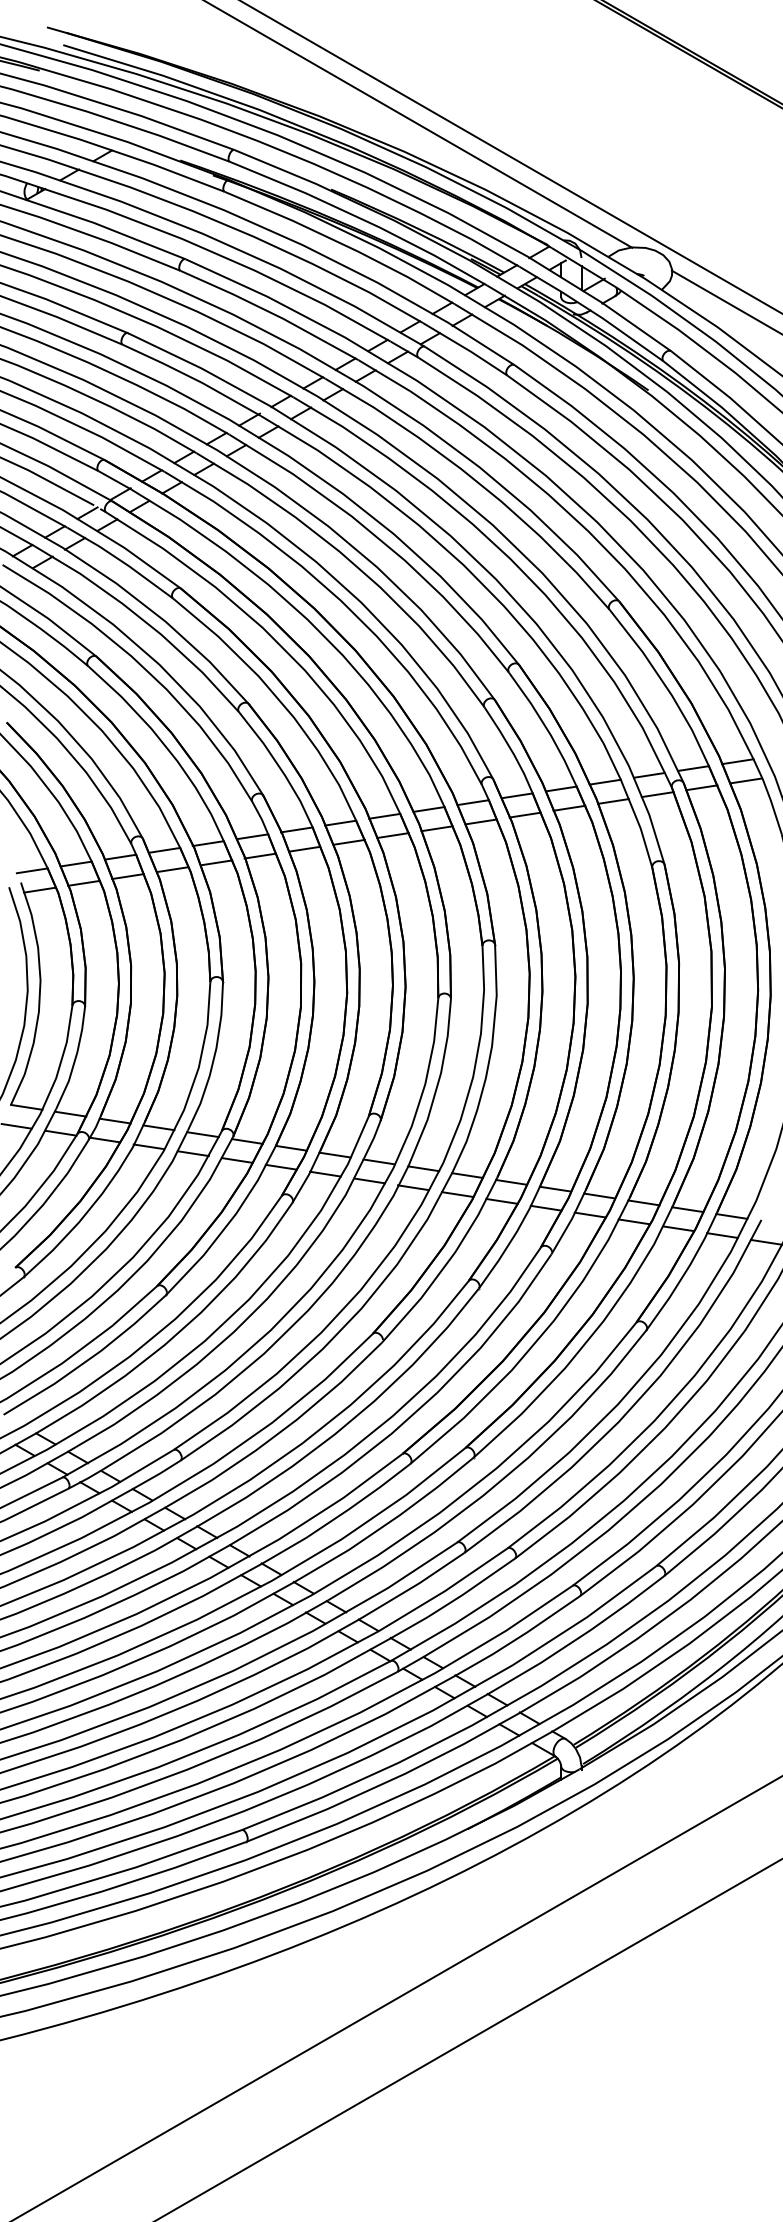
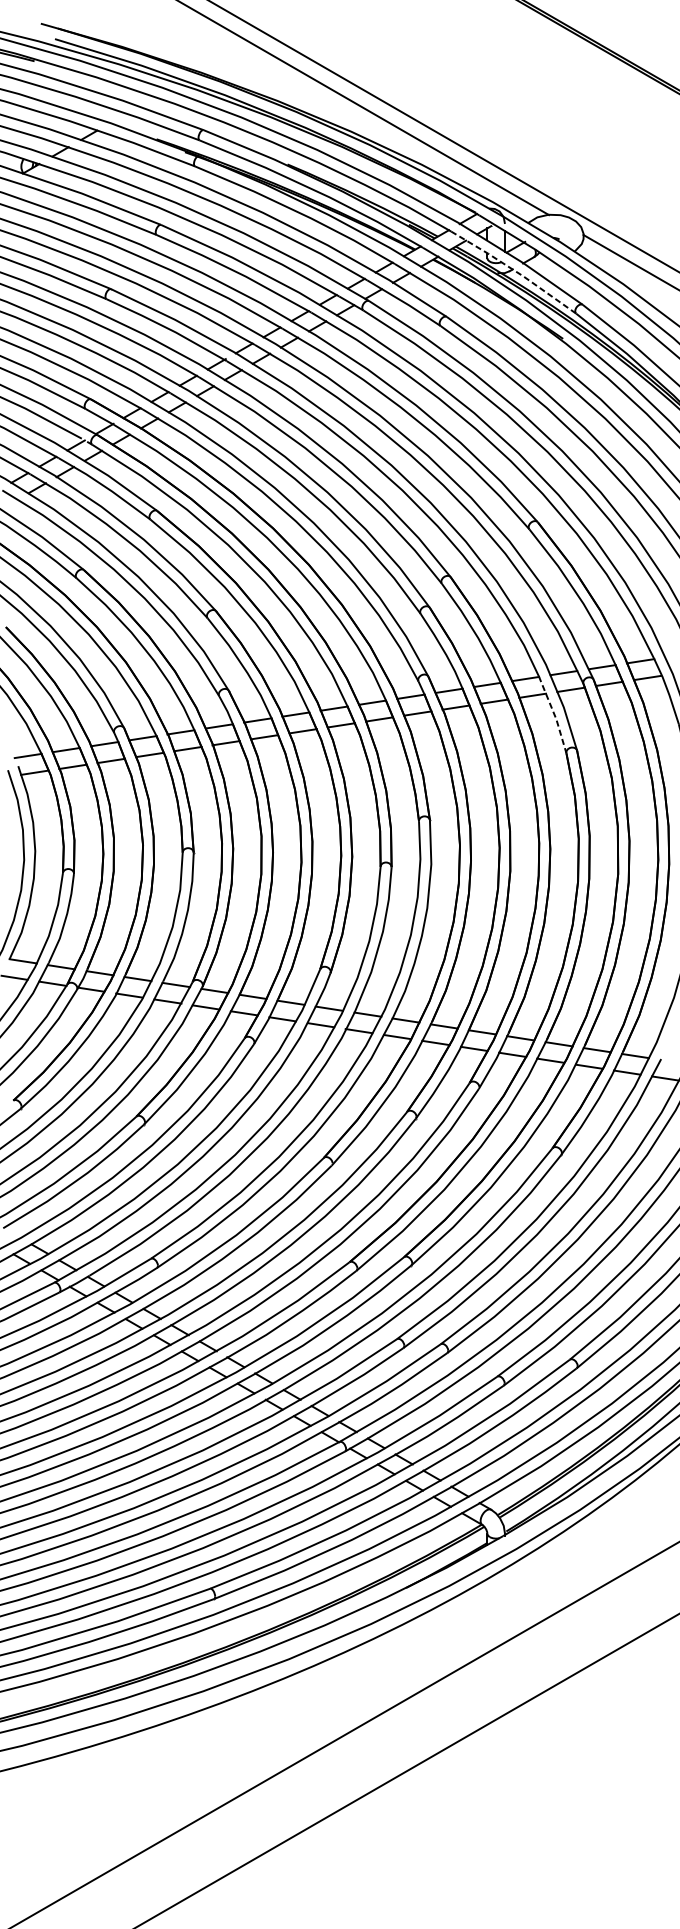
line: (592, 312) -> (514, 271), solid -> dashed
line: (638, 823) -> (554, 714), solid -> dashed

